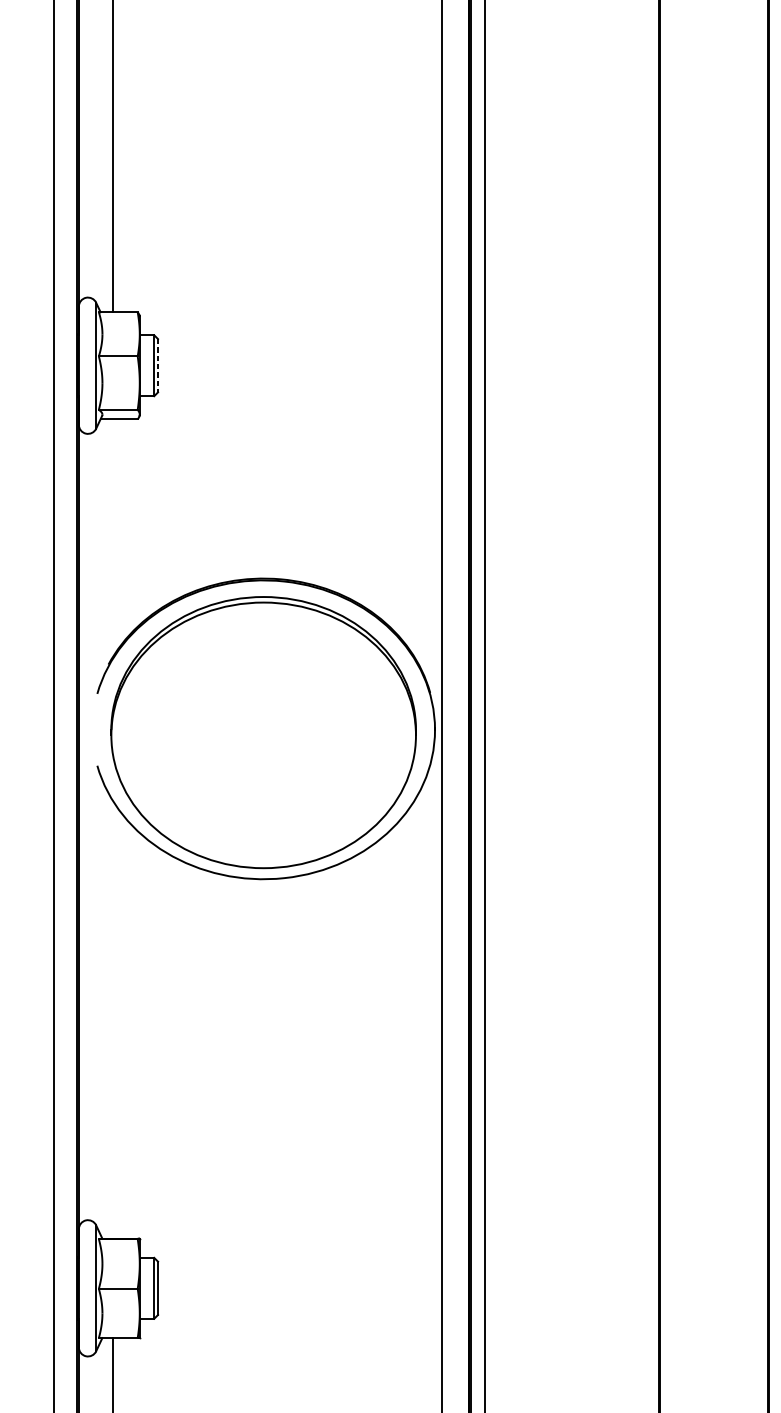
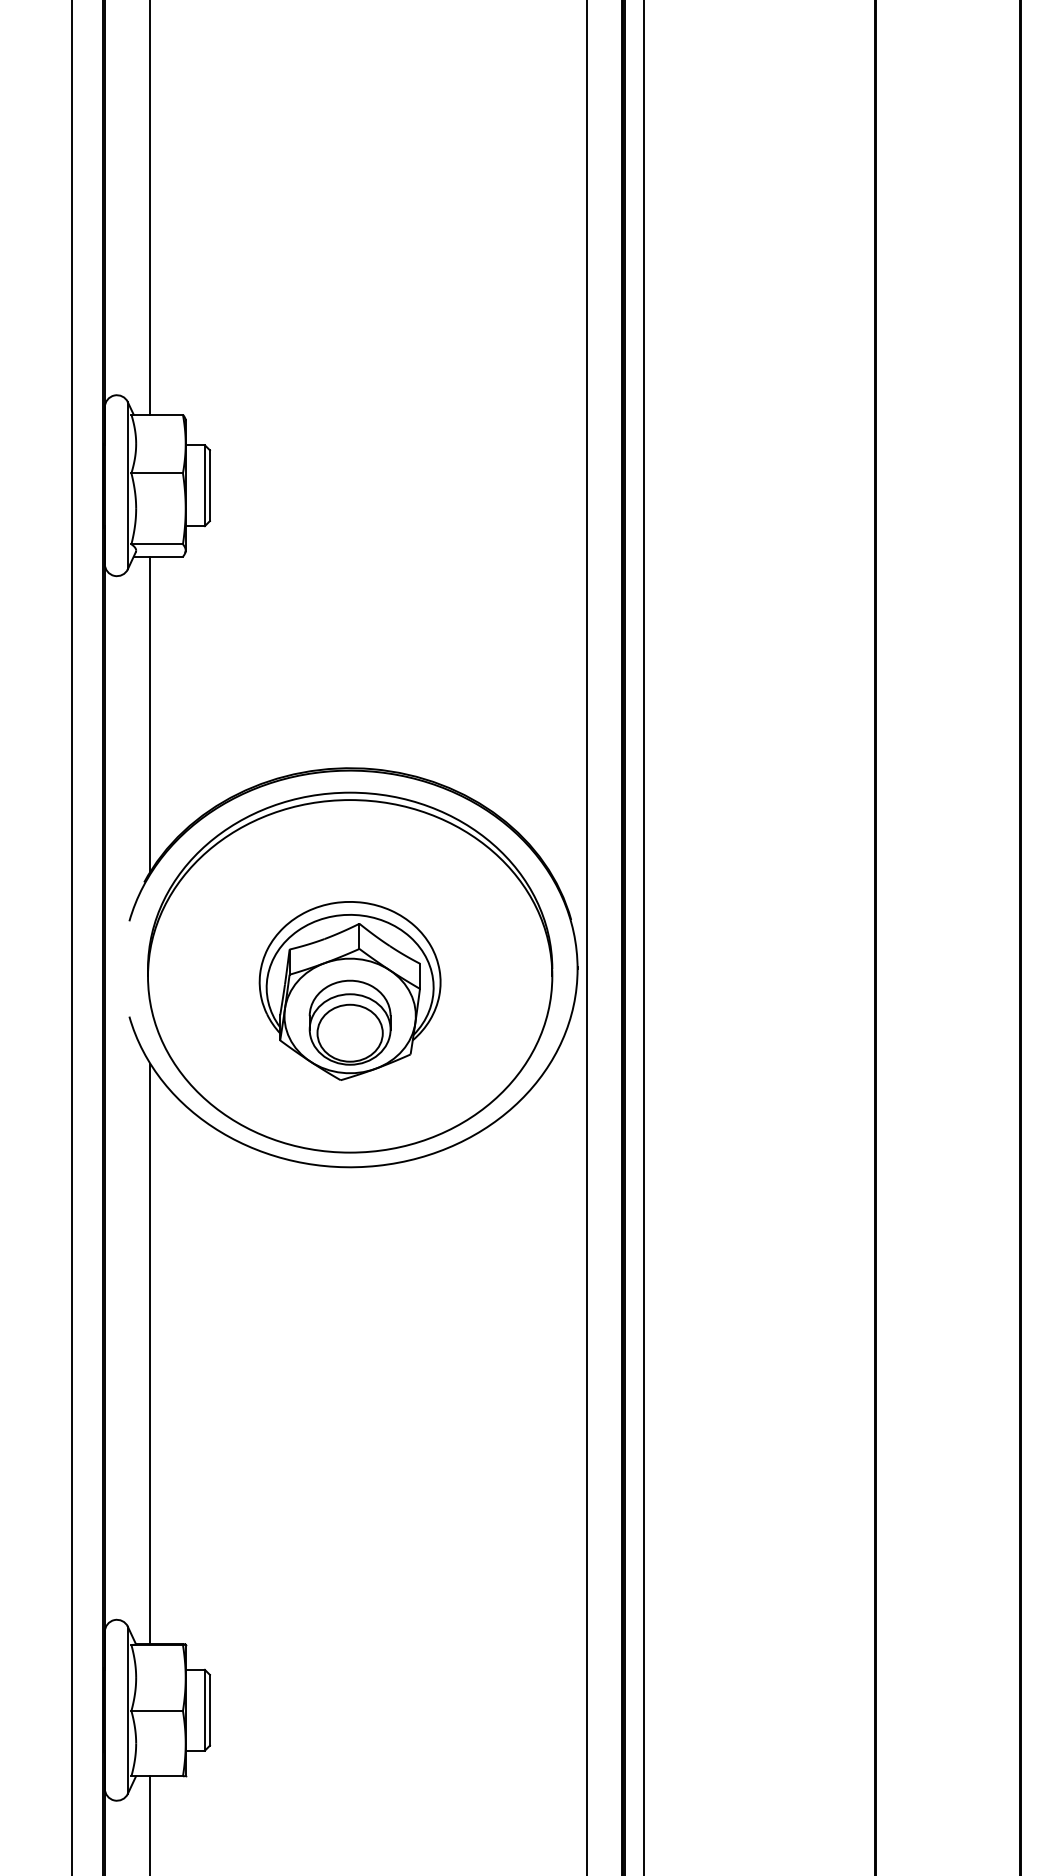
line: (157, 366) -> (209, 486), dashed -> solid
line: (113, 537) -> (150, 713), added
part: (263, 746) -> (349, 990), added
line: (113, 1019) -> (150, 1353), added

